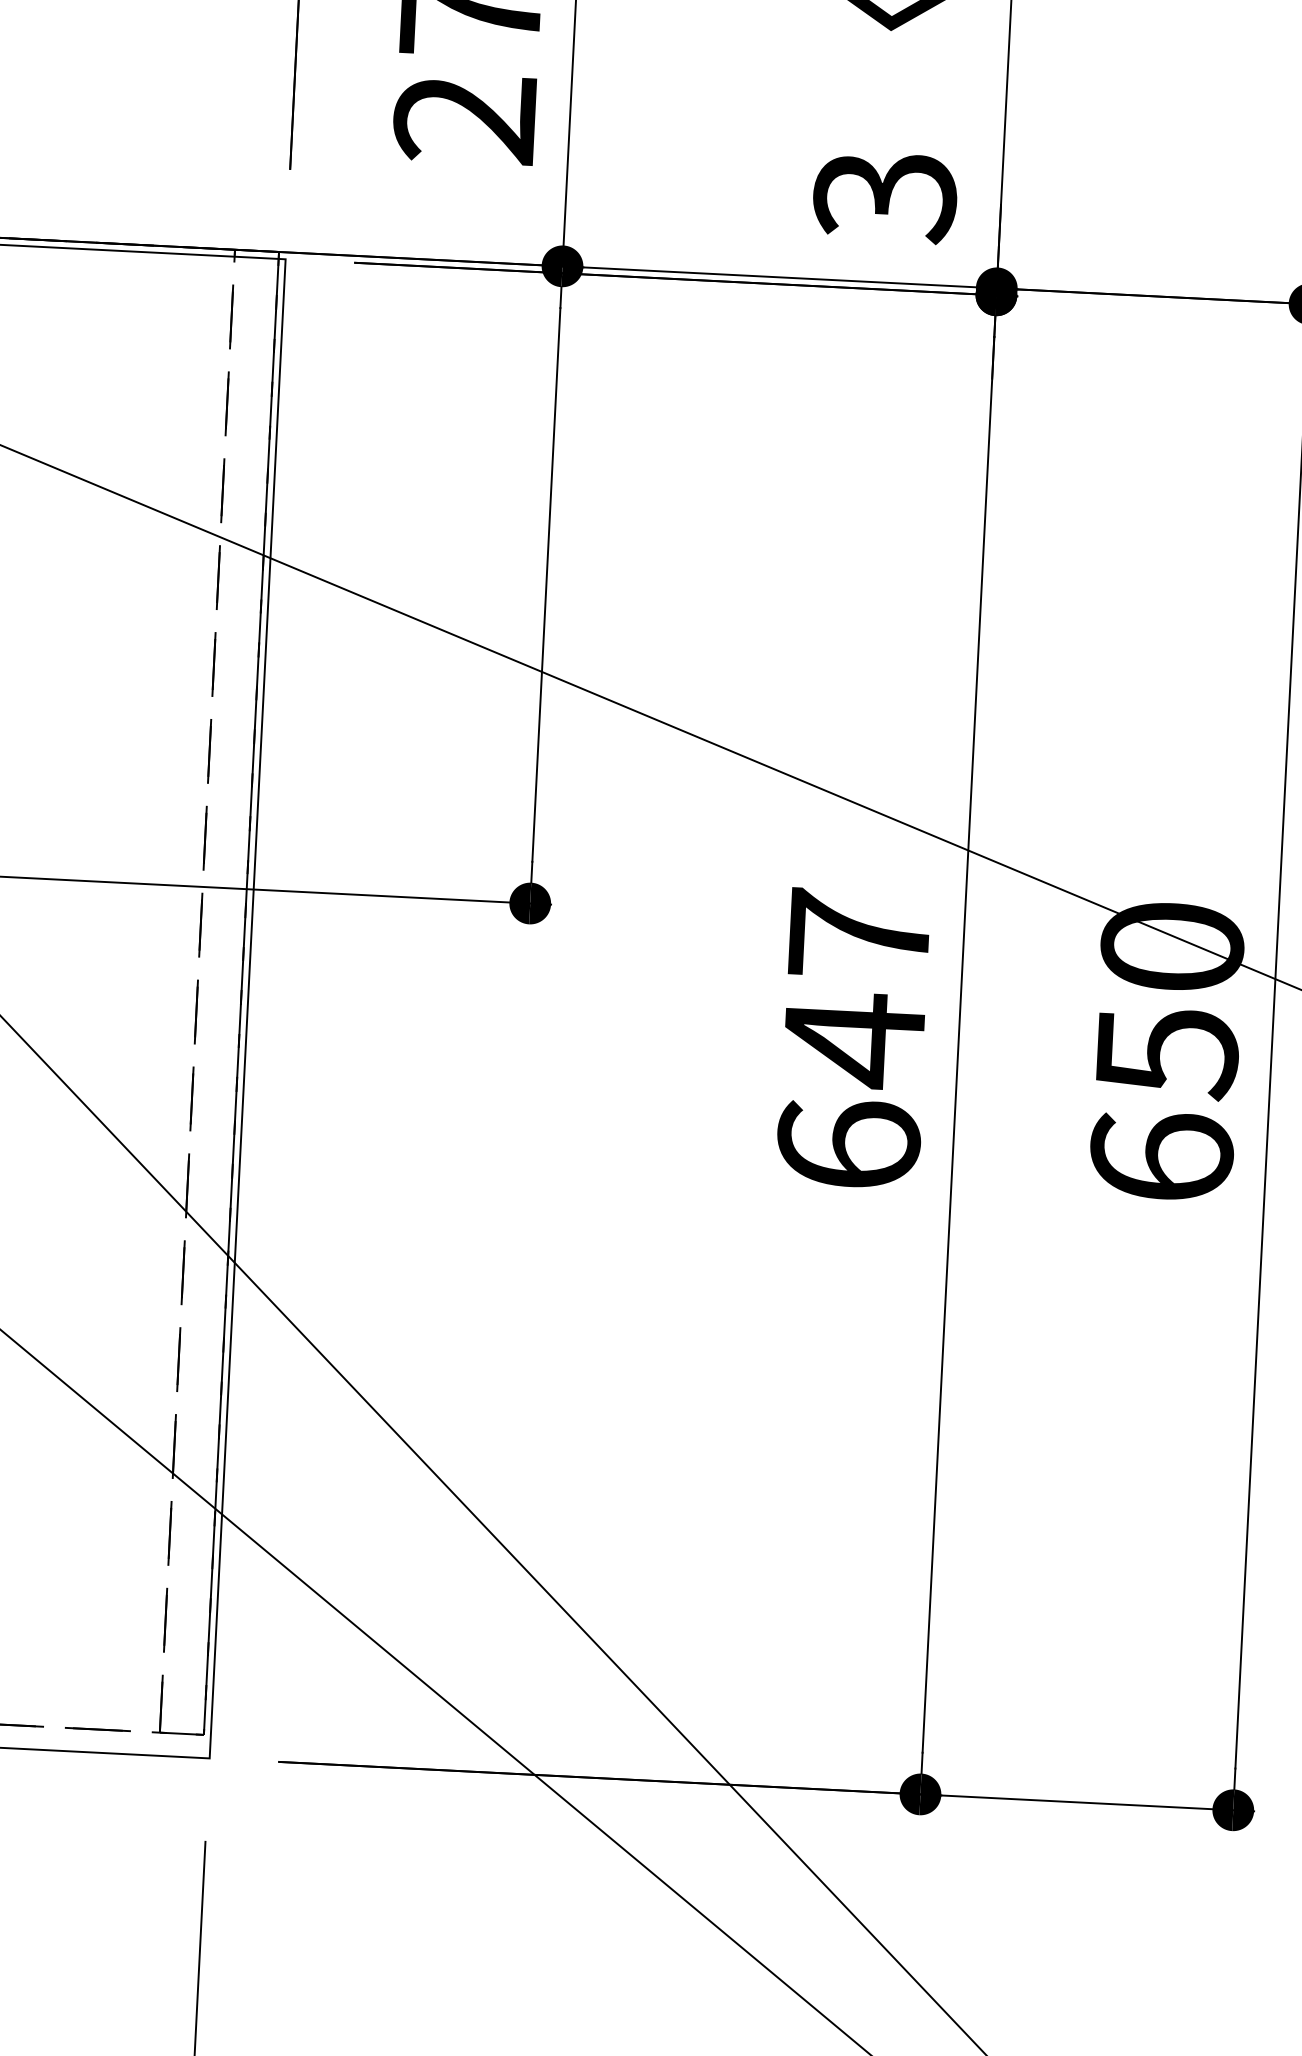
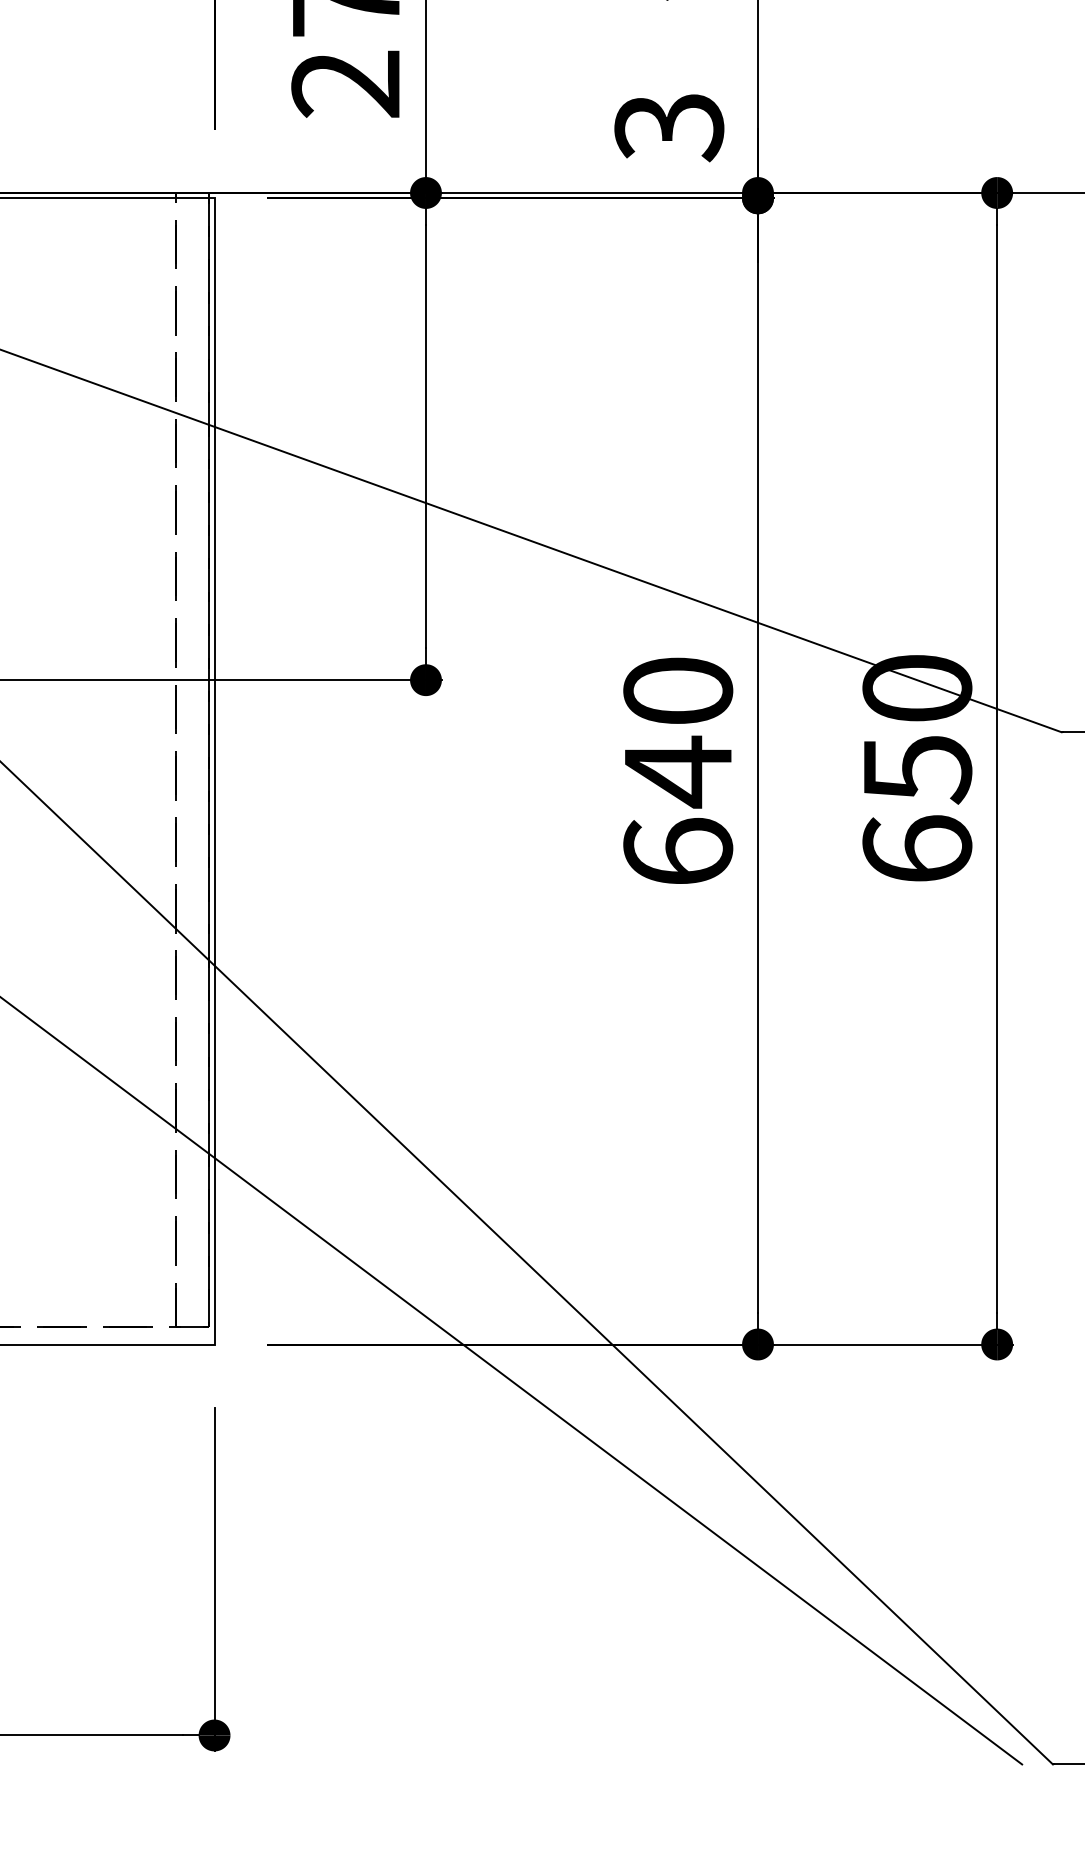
text: (859, 933) -> (678, 690), 647 -> 640

